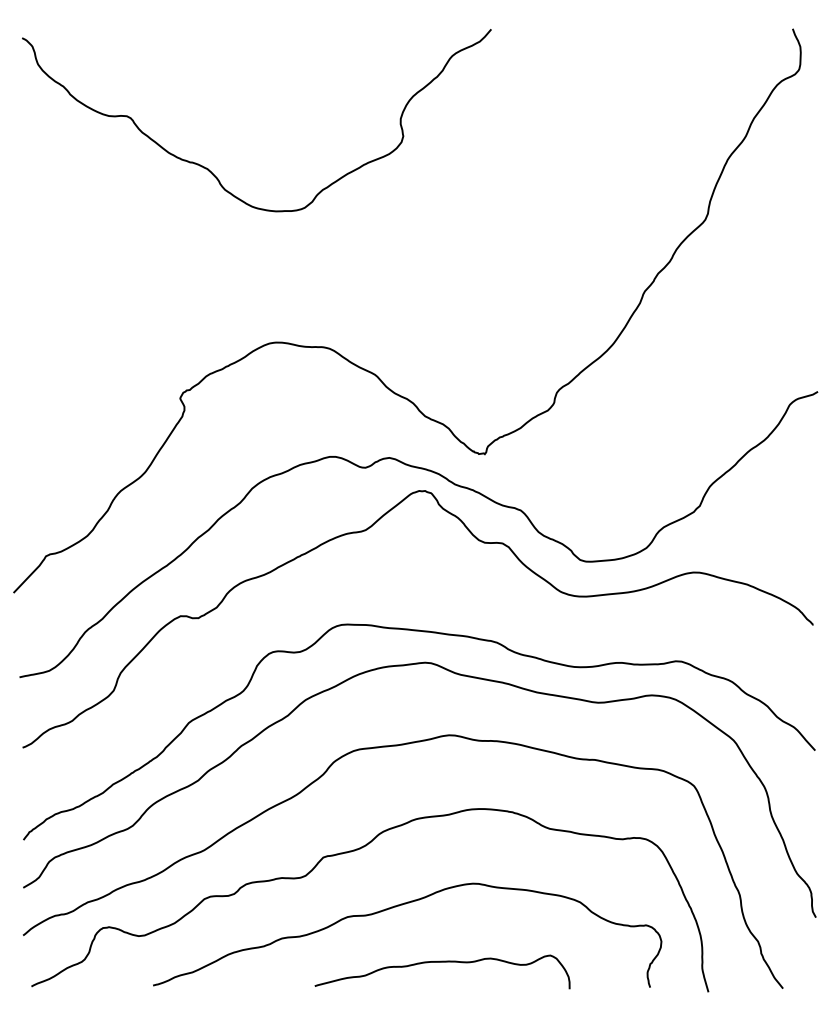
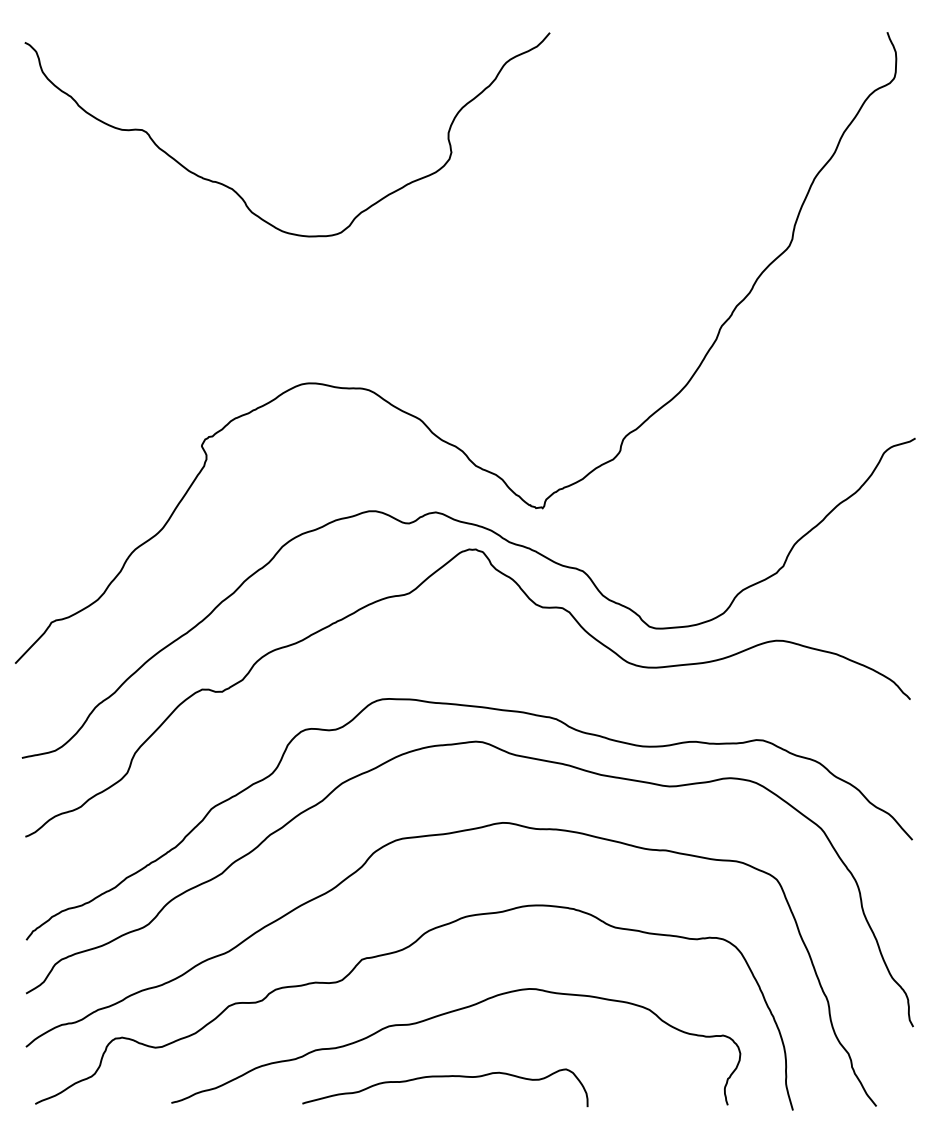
curve: (442, 962) -> (445, 1077), moved

